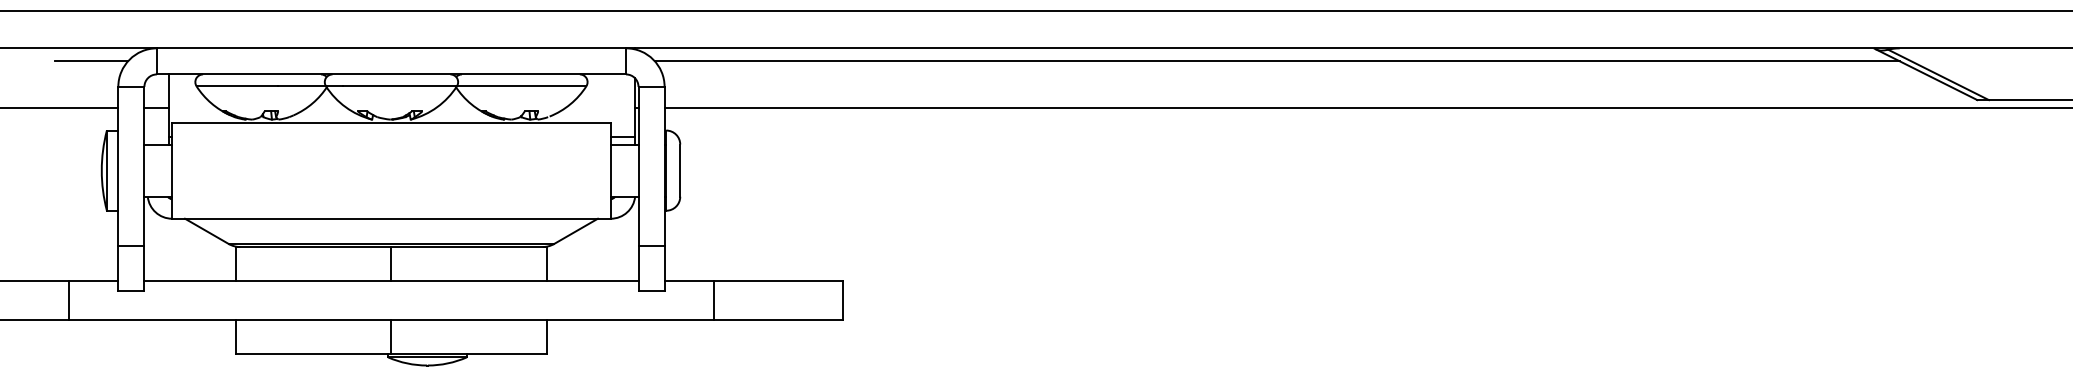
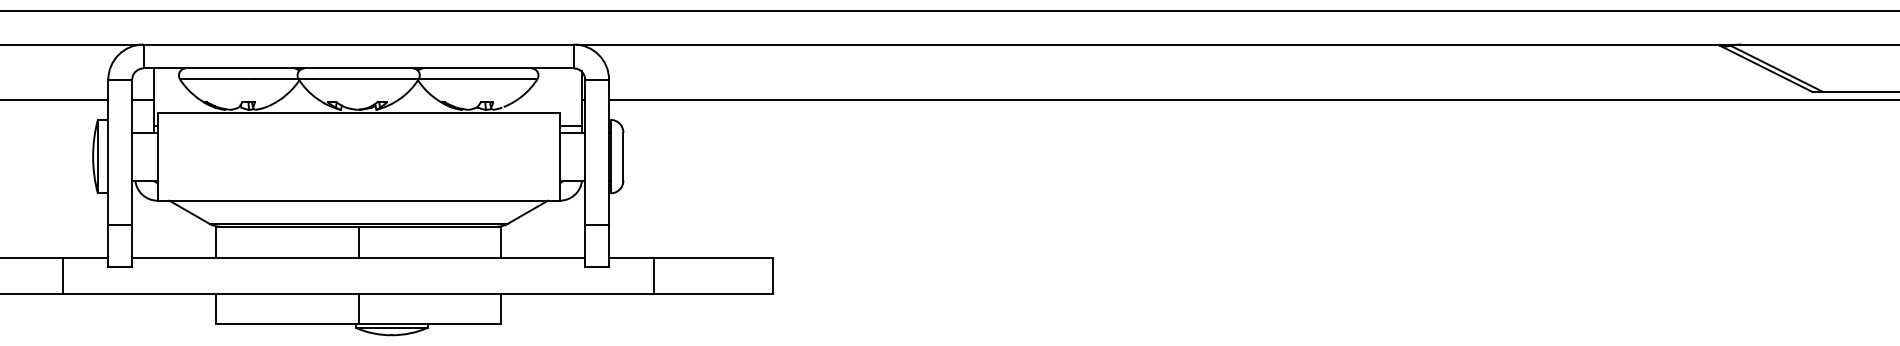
line: (91, 61) -> (83, 56), removed
line: (1276, 61) -> (1170, 56), removed

